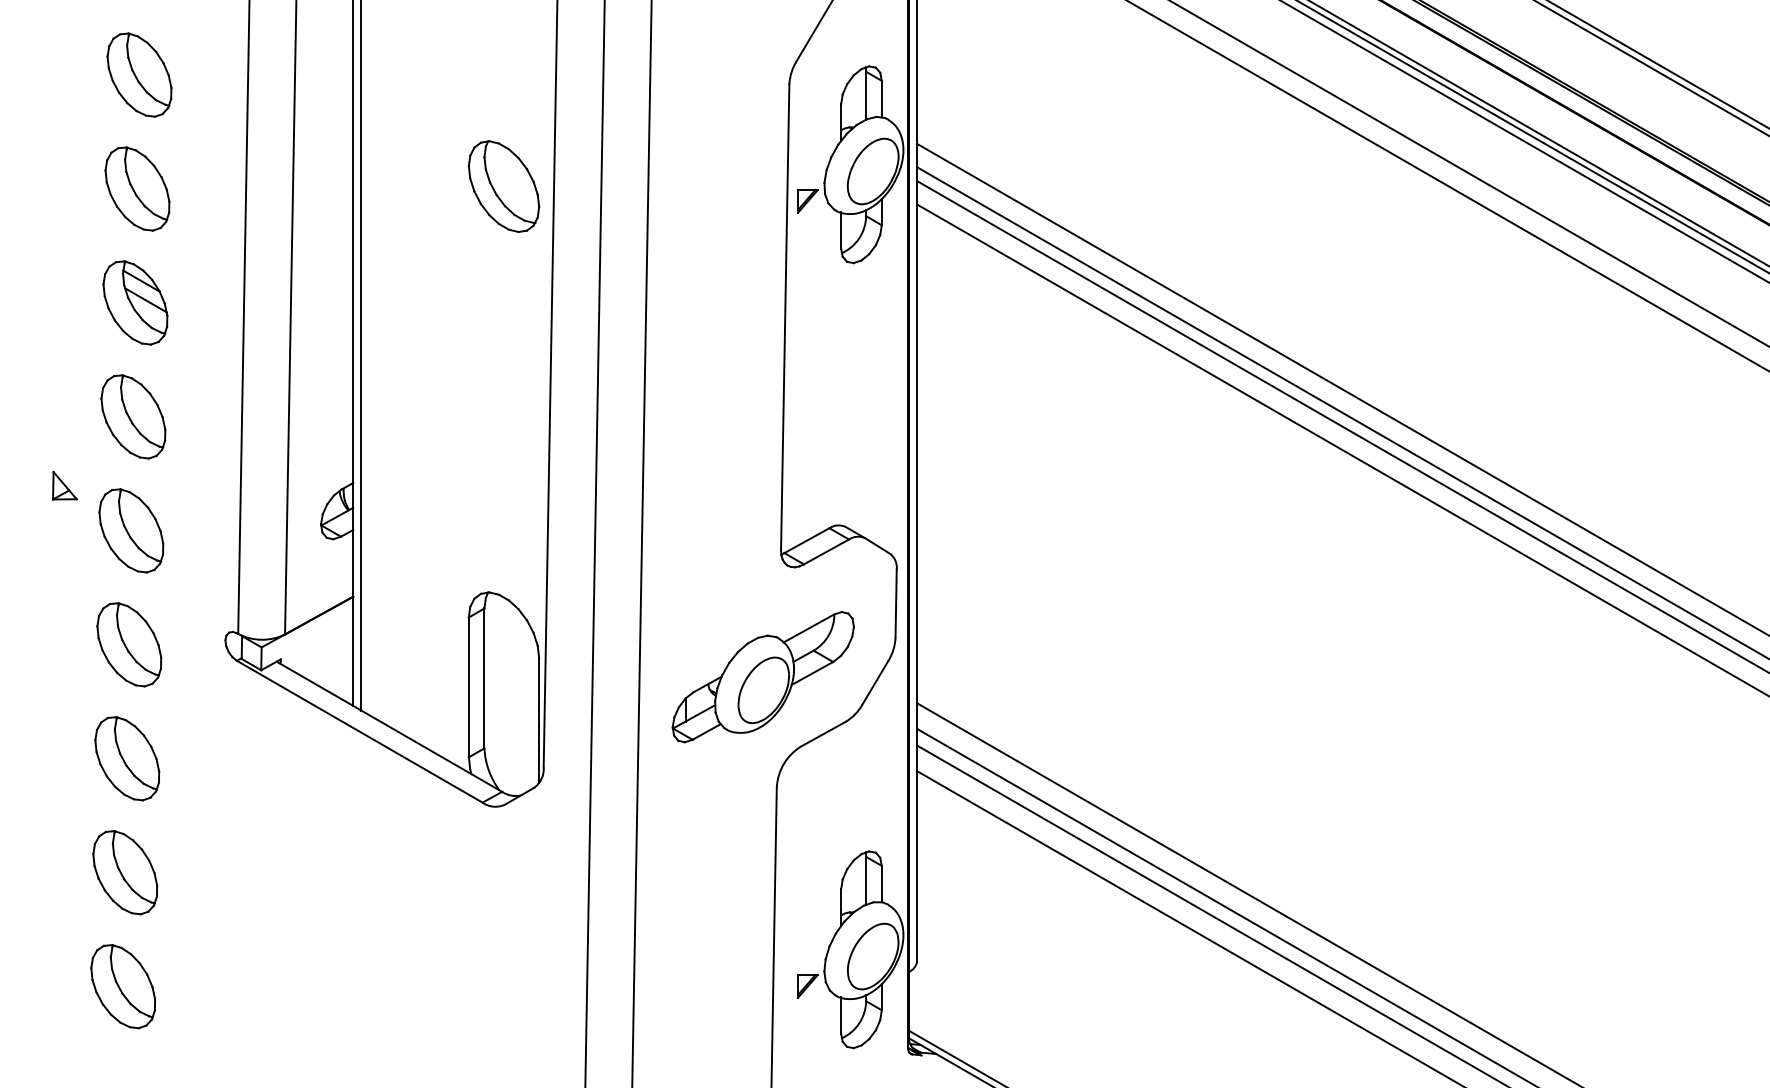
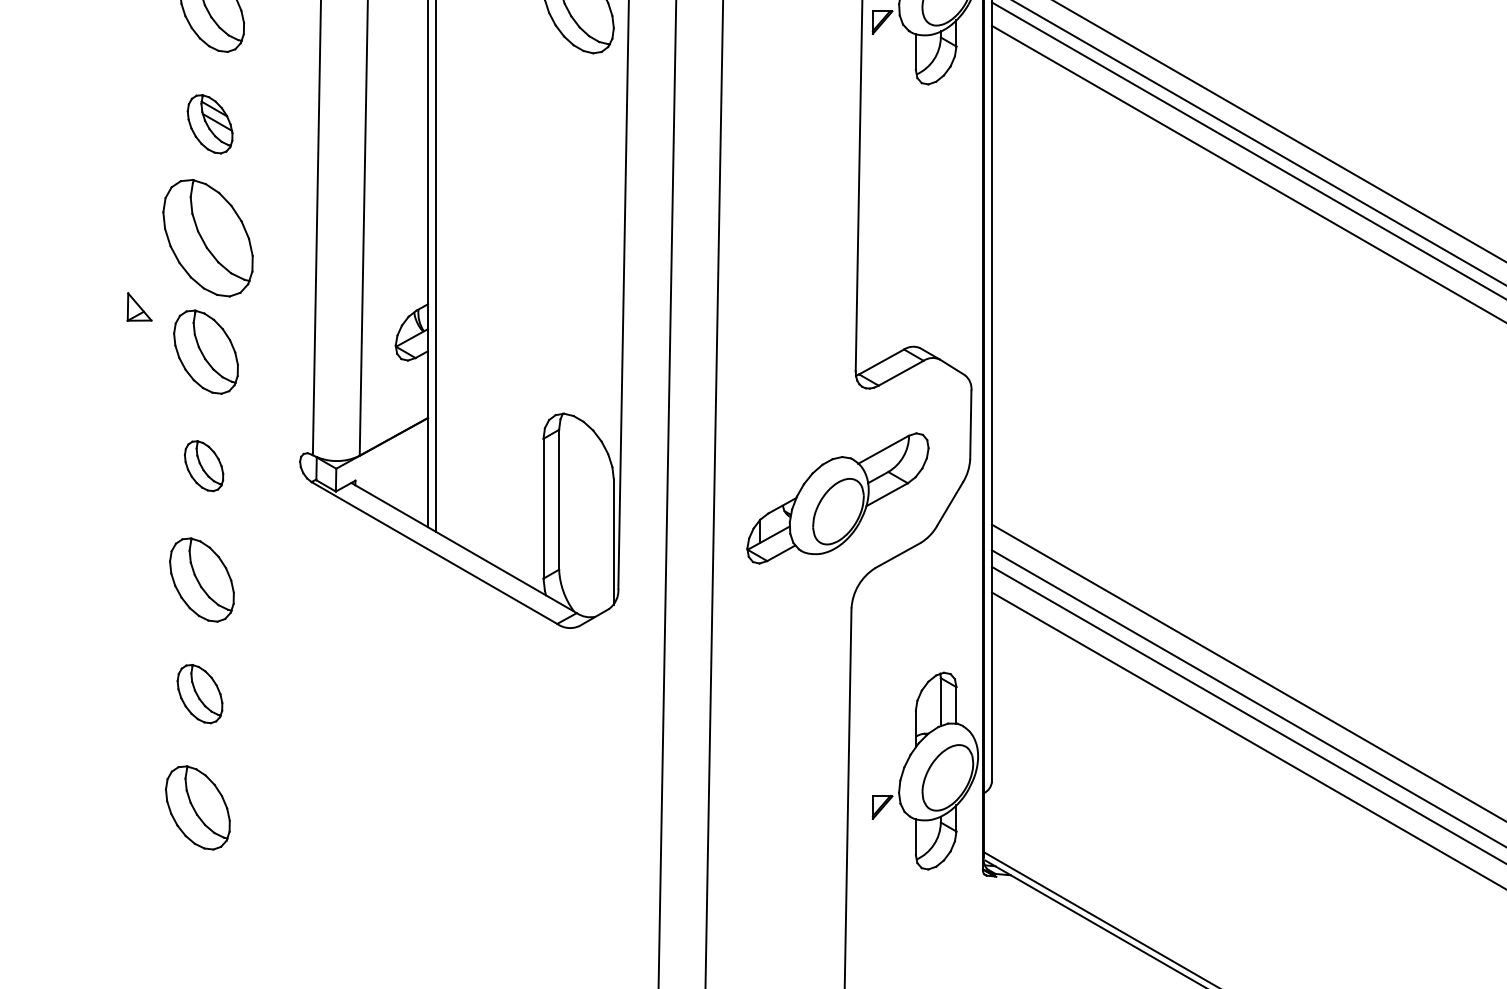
part: (135, 302) -> (210, 123), size x0.7
part: (133, 416) -> (208, 237), size x1.4
part: (129, 644) -> (204, 465), size x0.6
part: (125, 872) -> (200, 693), size x0.7

